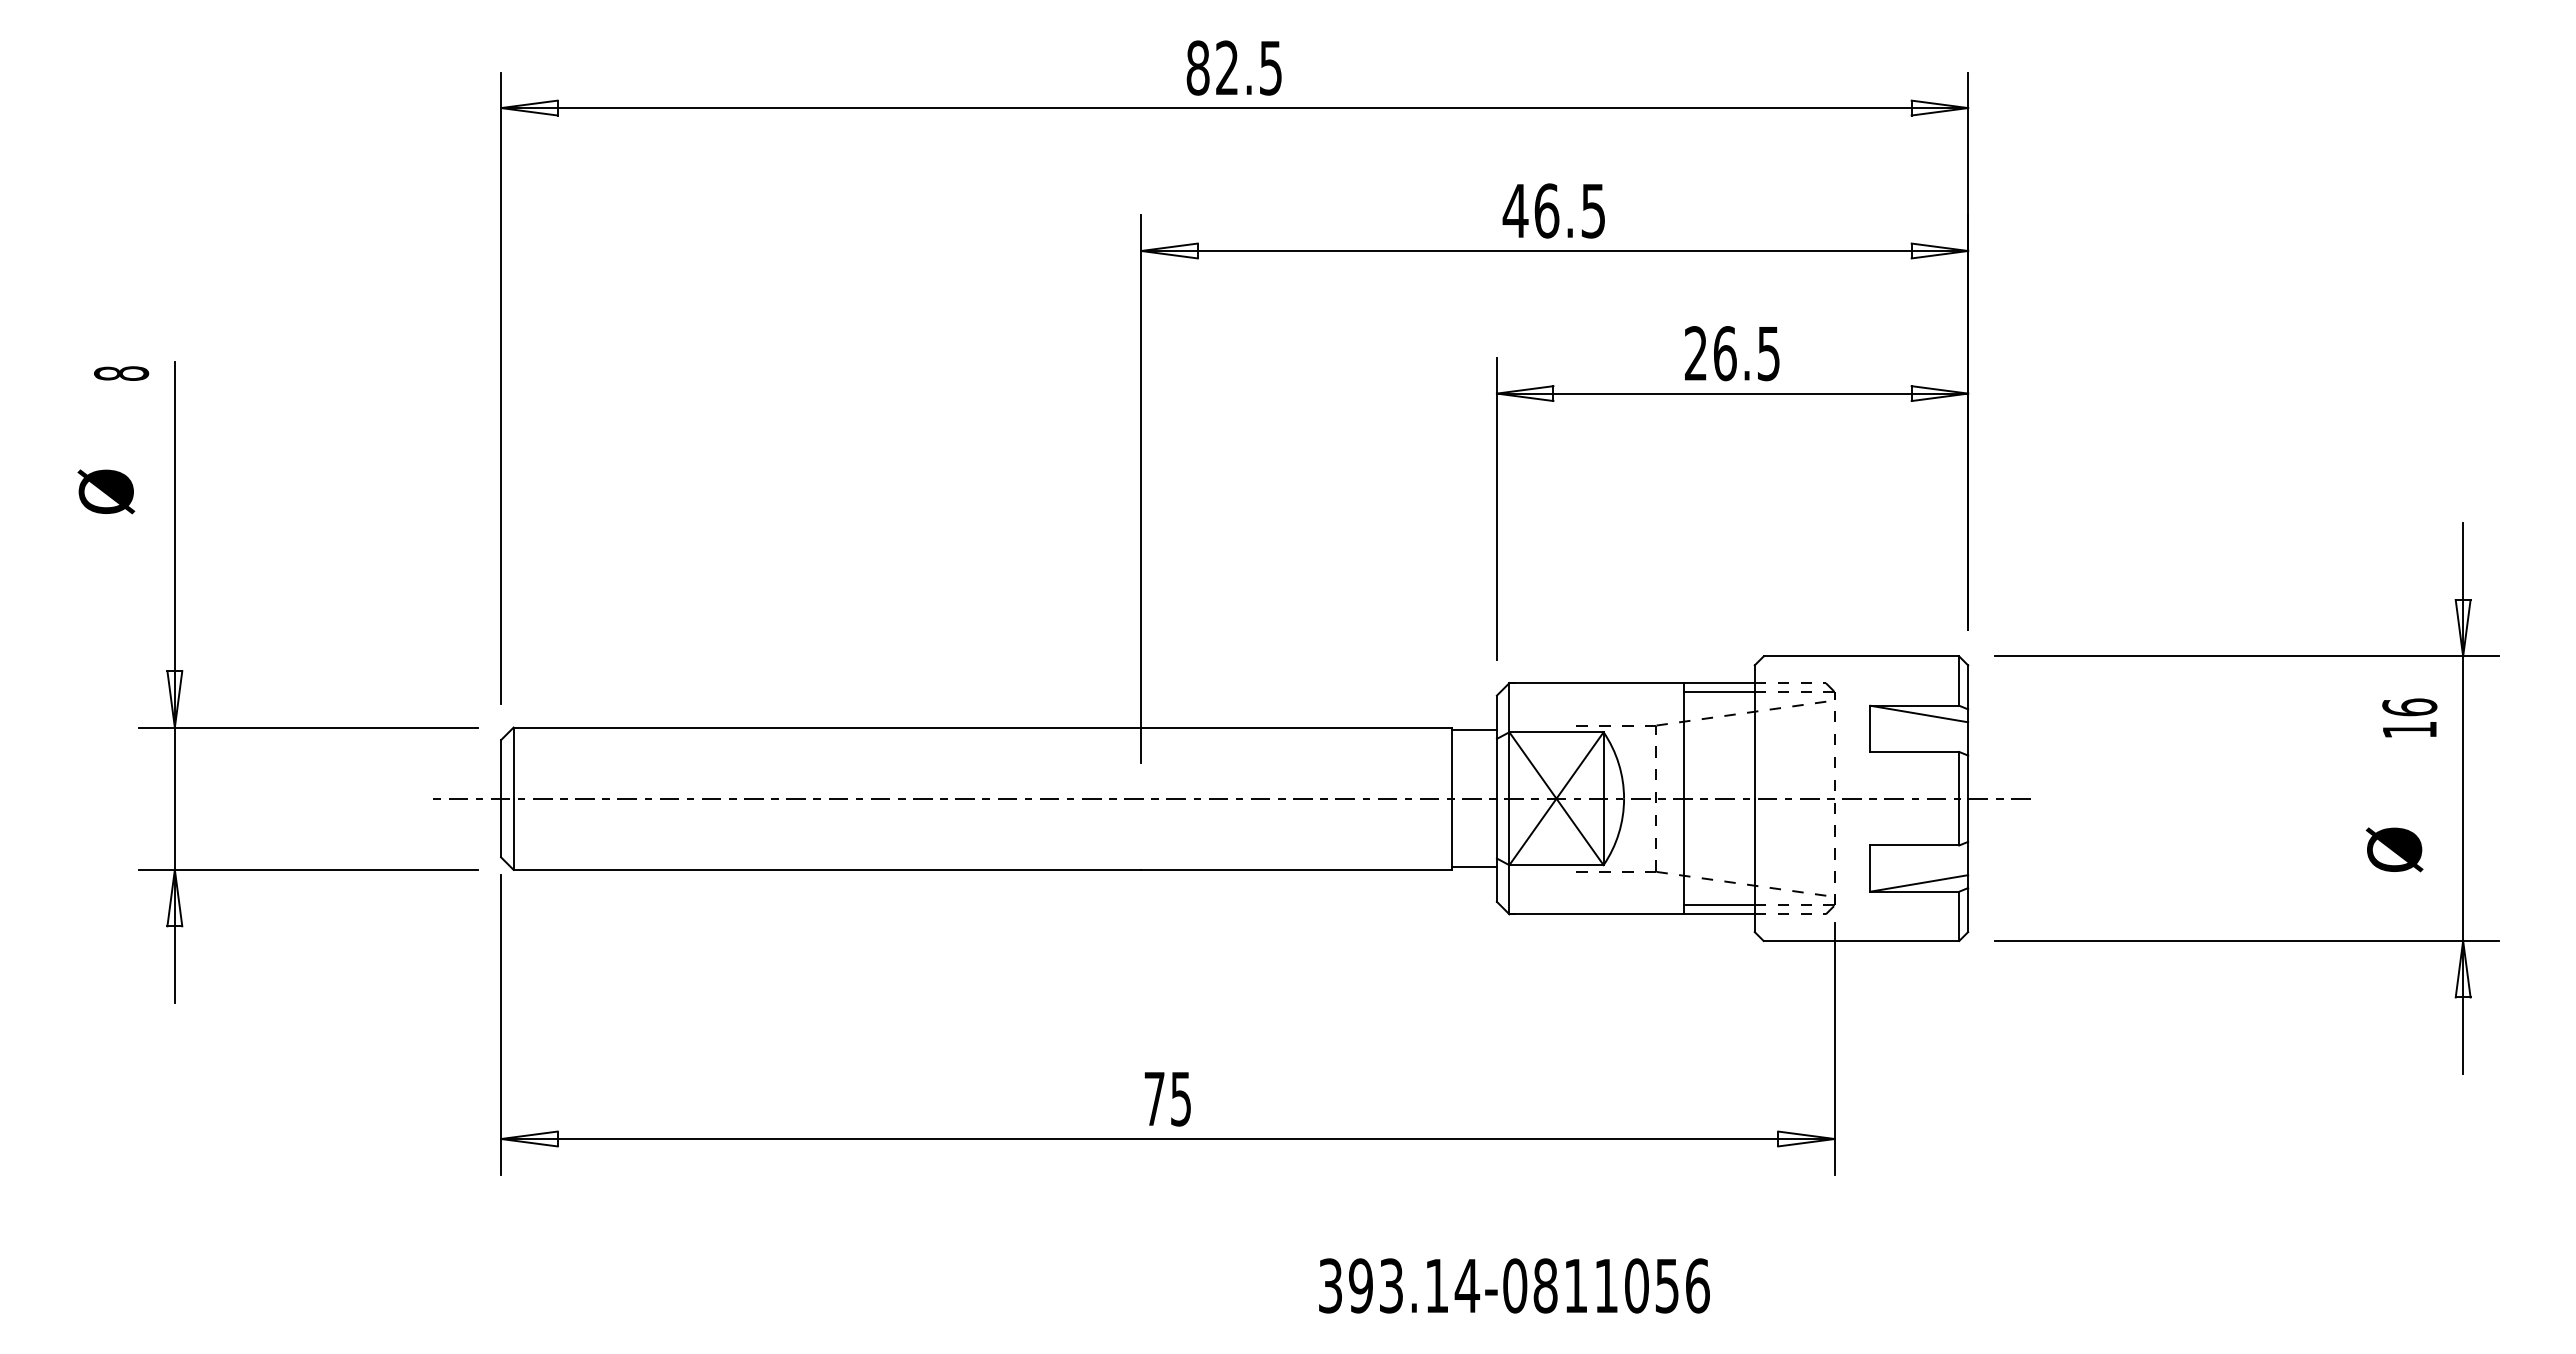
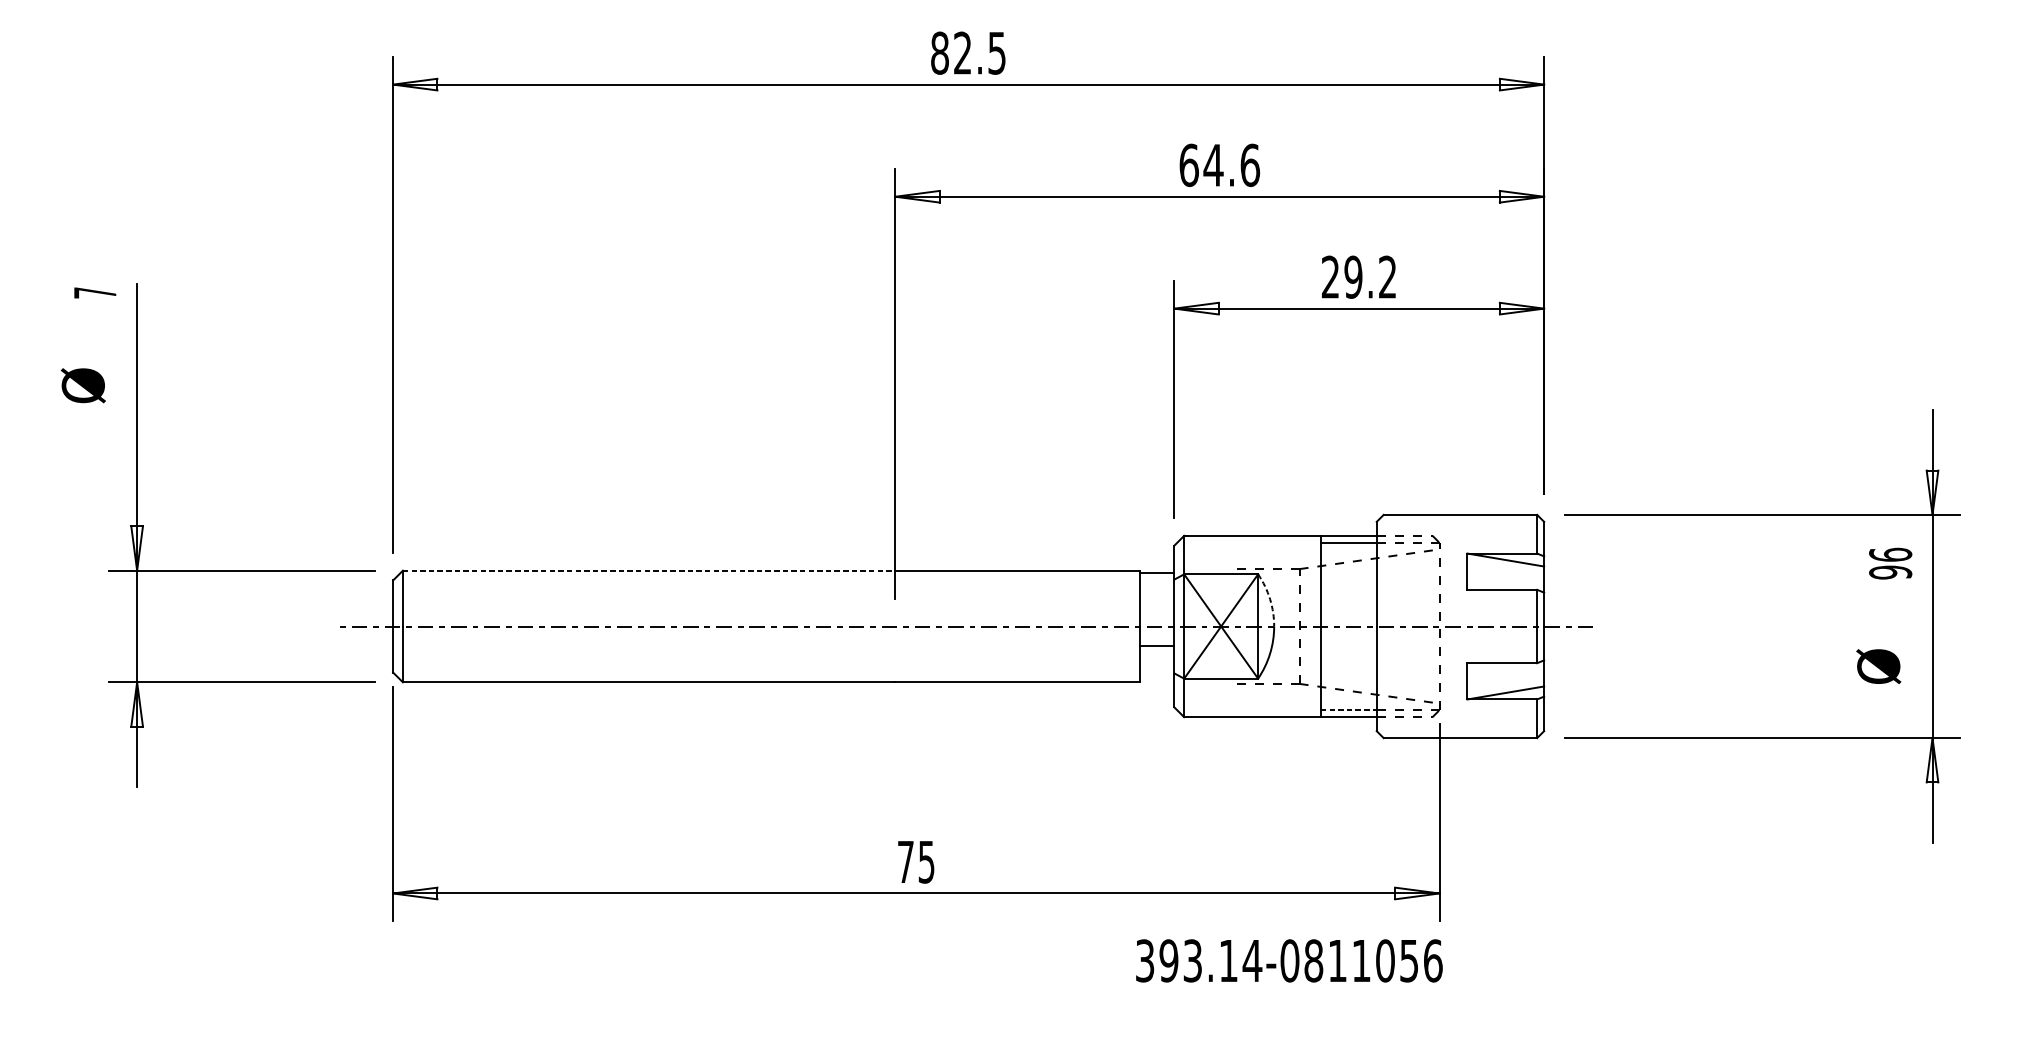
text: (1554, 210) -> (1219, 164), 46.5 -> 64.6
text: (1746, 353) -> (1370, 277), 26.5 -> 29.2
text: (121, 373) -> (95, 292), 8 -> 7
line: (827, 727) -> (649, 570), solid -> dashed
text: (2409, 729) -> (1890, 572), 16 -> 96
arc: (1618, 763) -> (1269, 598), solid -> dashed
line: (1474, 867) -> (1156, 646), moved
line: (1719, 905) -> (1349, 710), solid -> dashed
text: (1514, 1285) -> (1289, 960), moved

